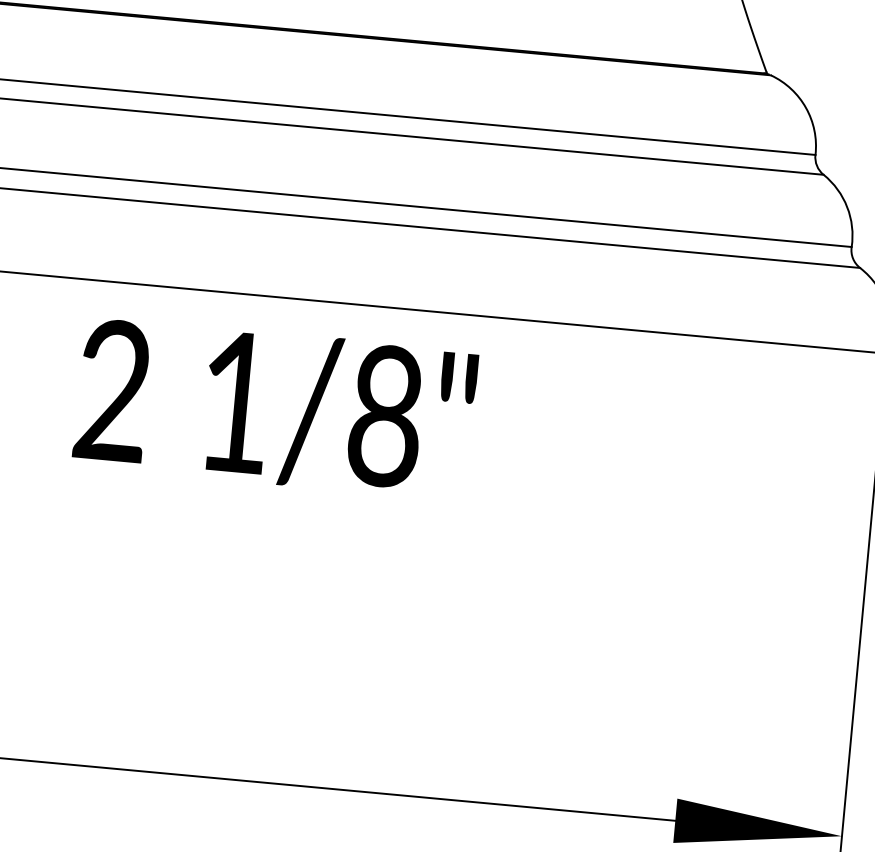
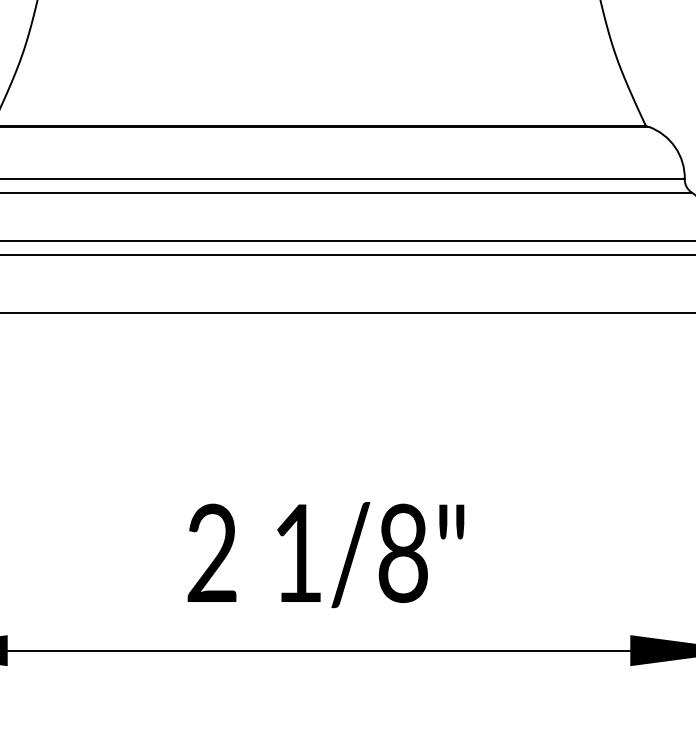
text: (274, 408) -> (325, 555), moved

